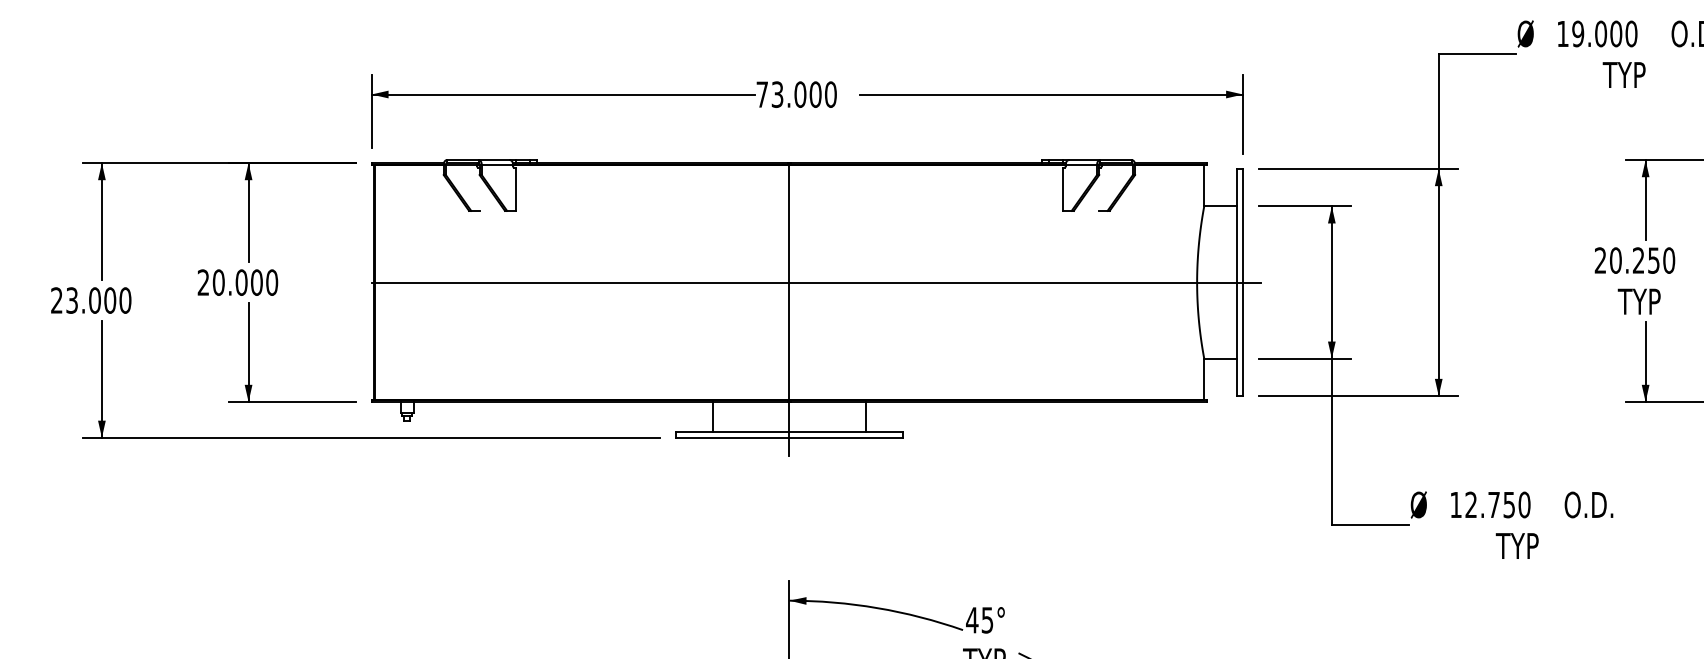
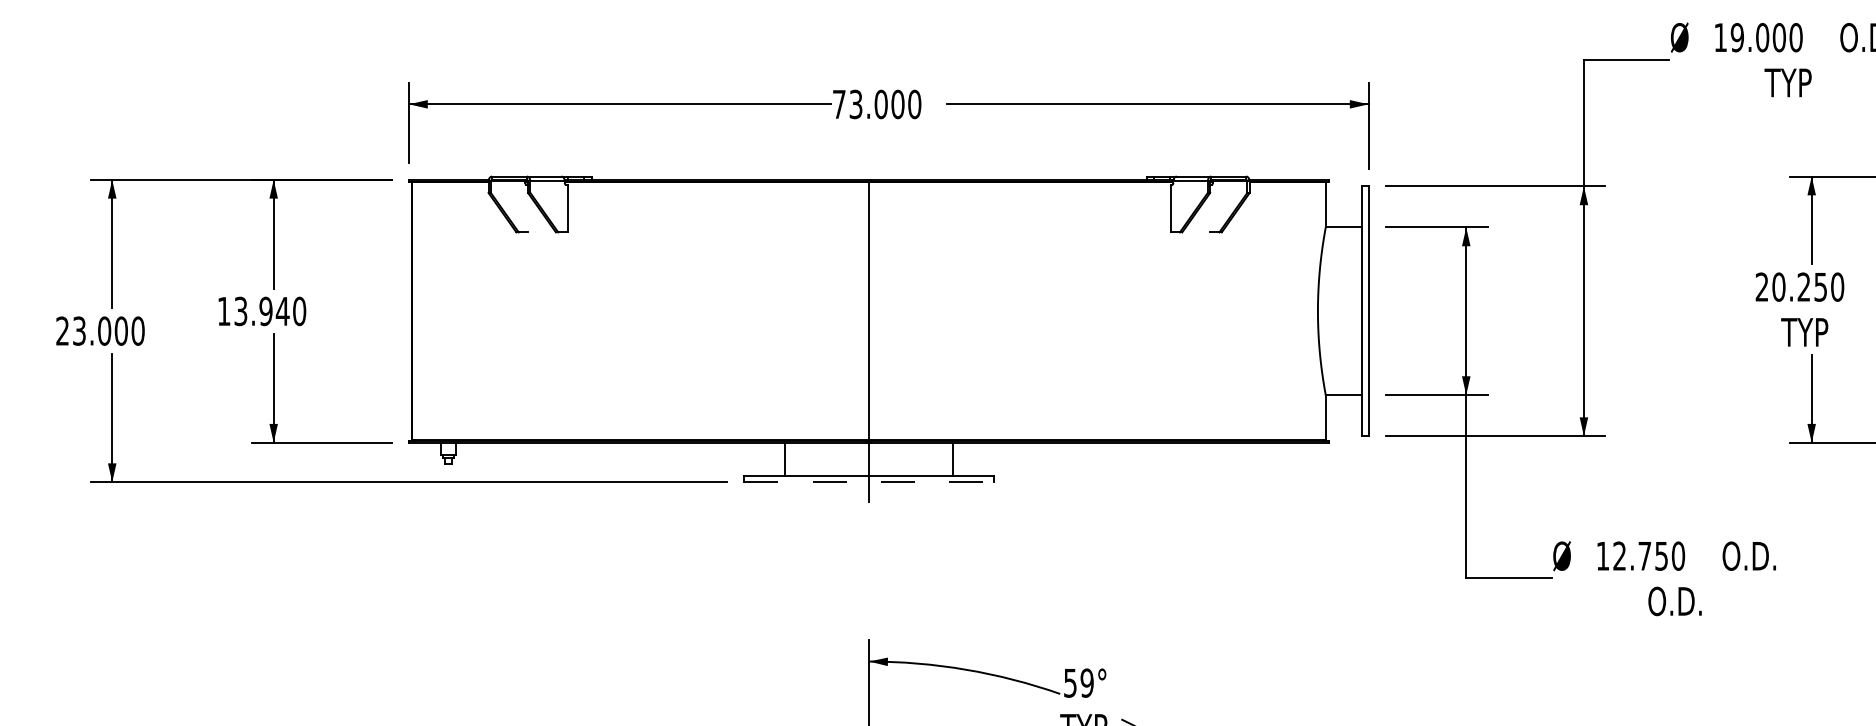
text: (230, 282) -> (253, 311), 20.000 -> 13.940
line: (816, 282) -> (898, 311), removed
line: (789, 437) -> (869, 481), solid -> dashed
text: (1520, 545) -> (1673, 600), TYP -> O.D.
text: (979, 620) -> (1078, 683), 45° -> 59°

